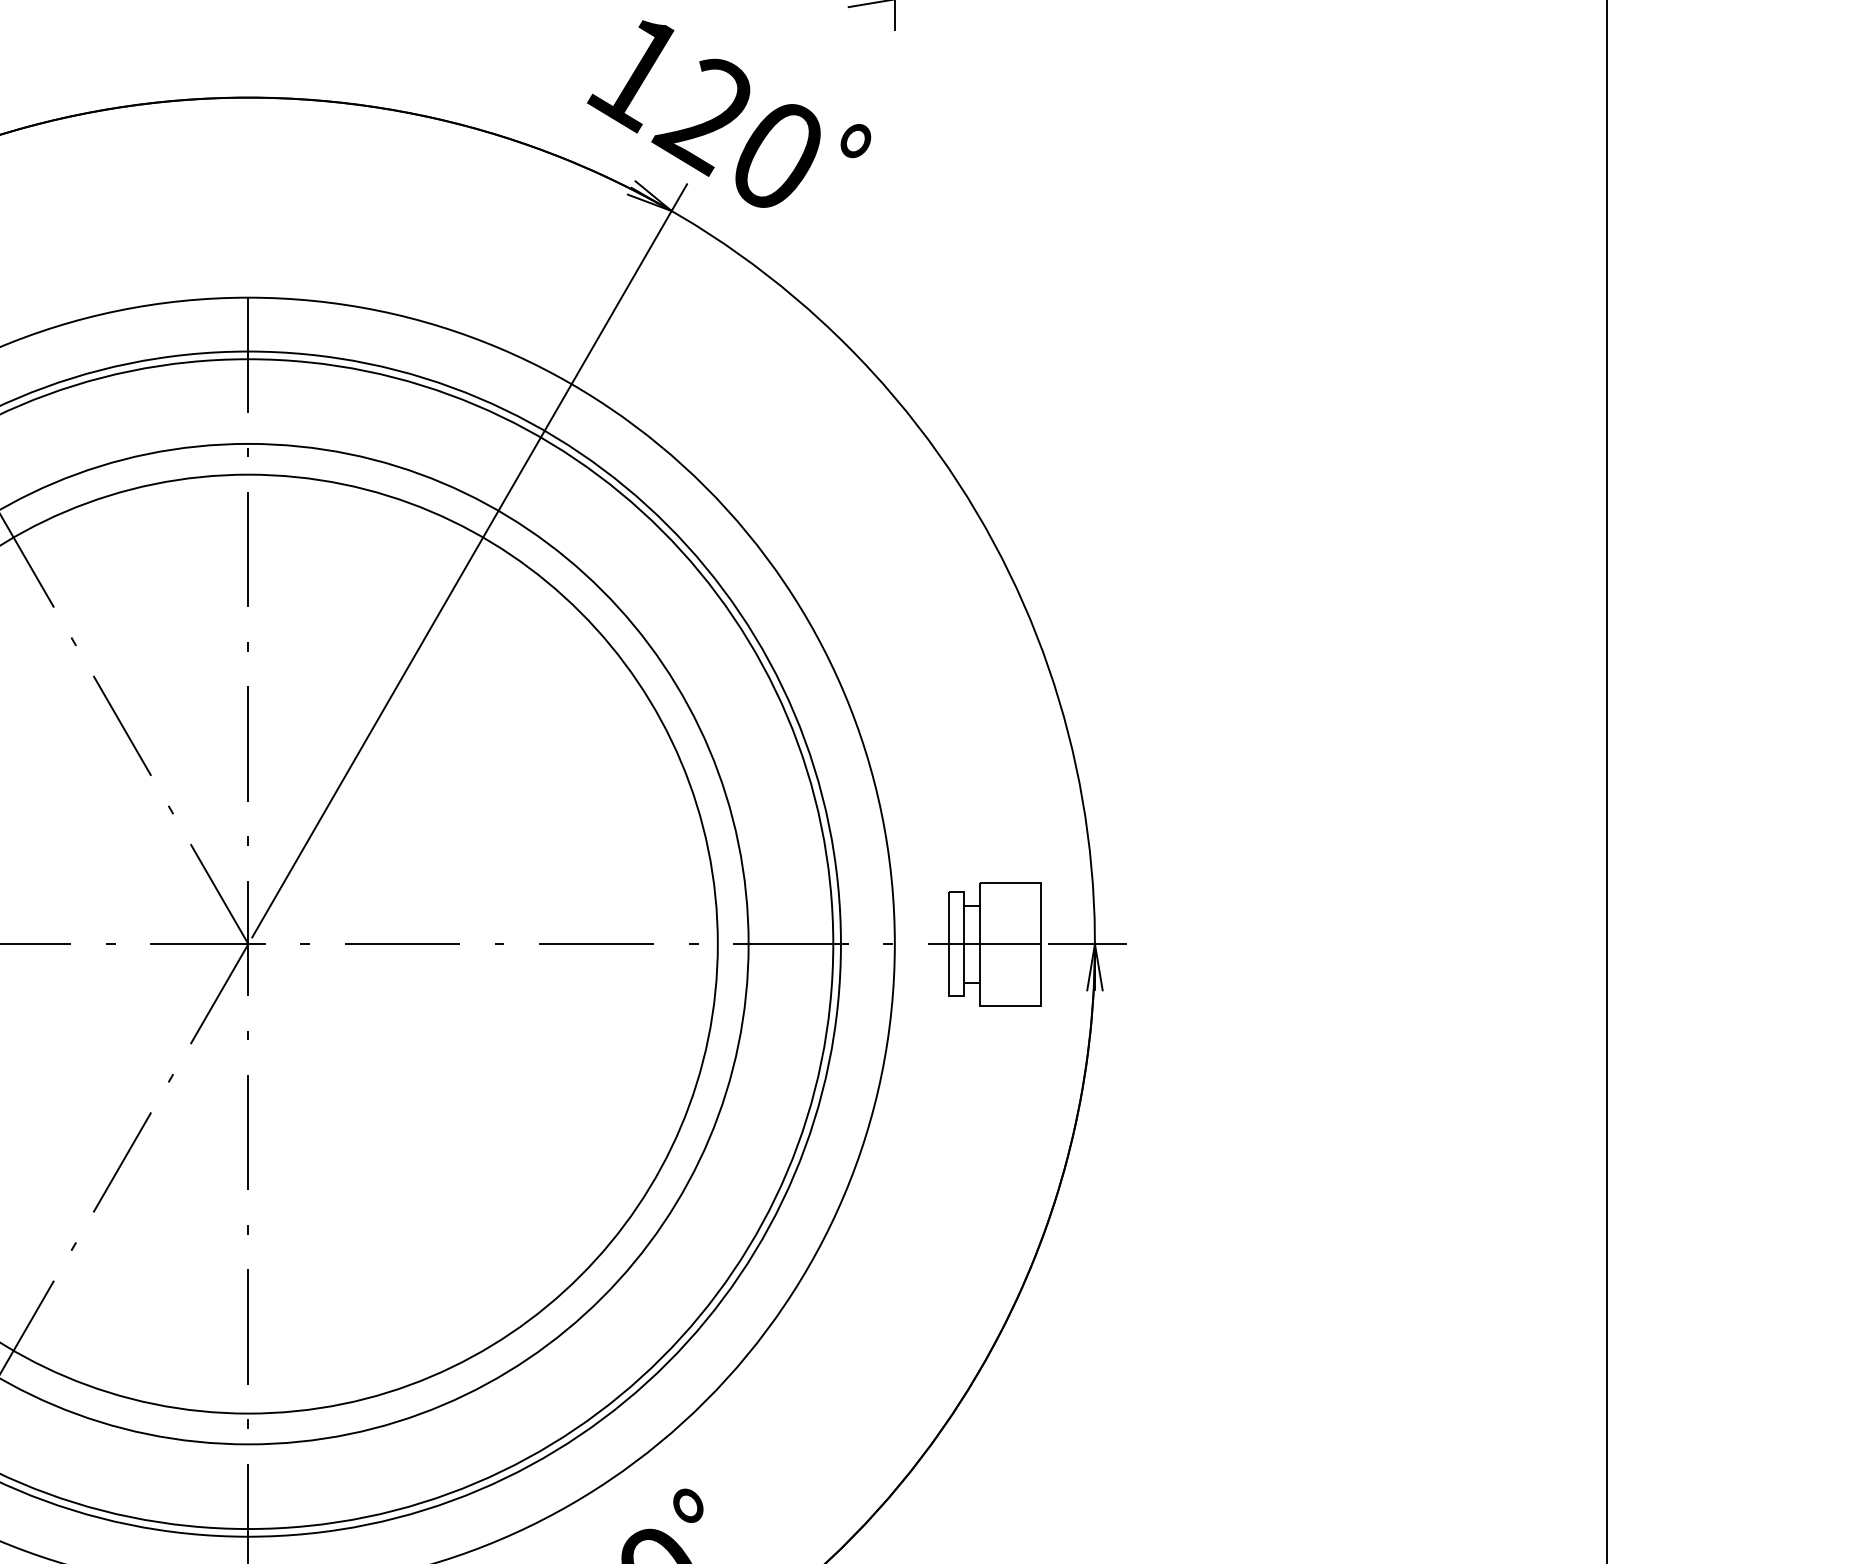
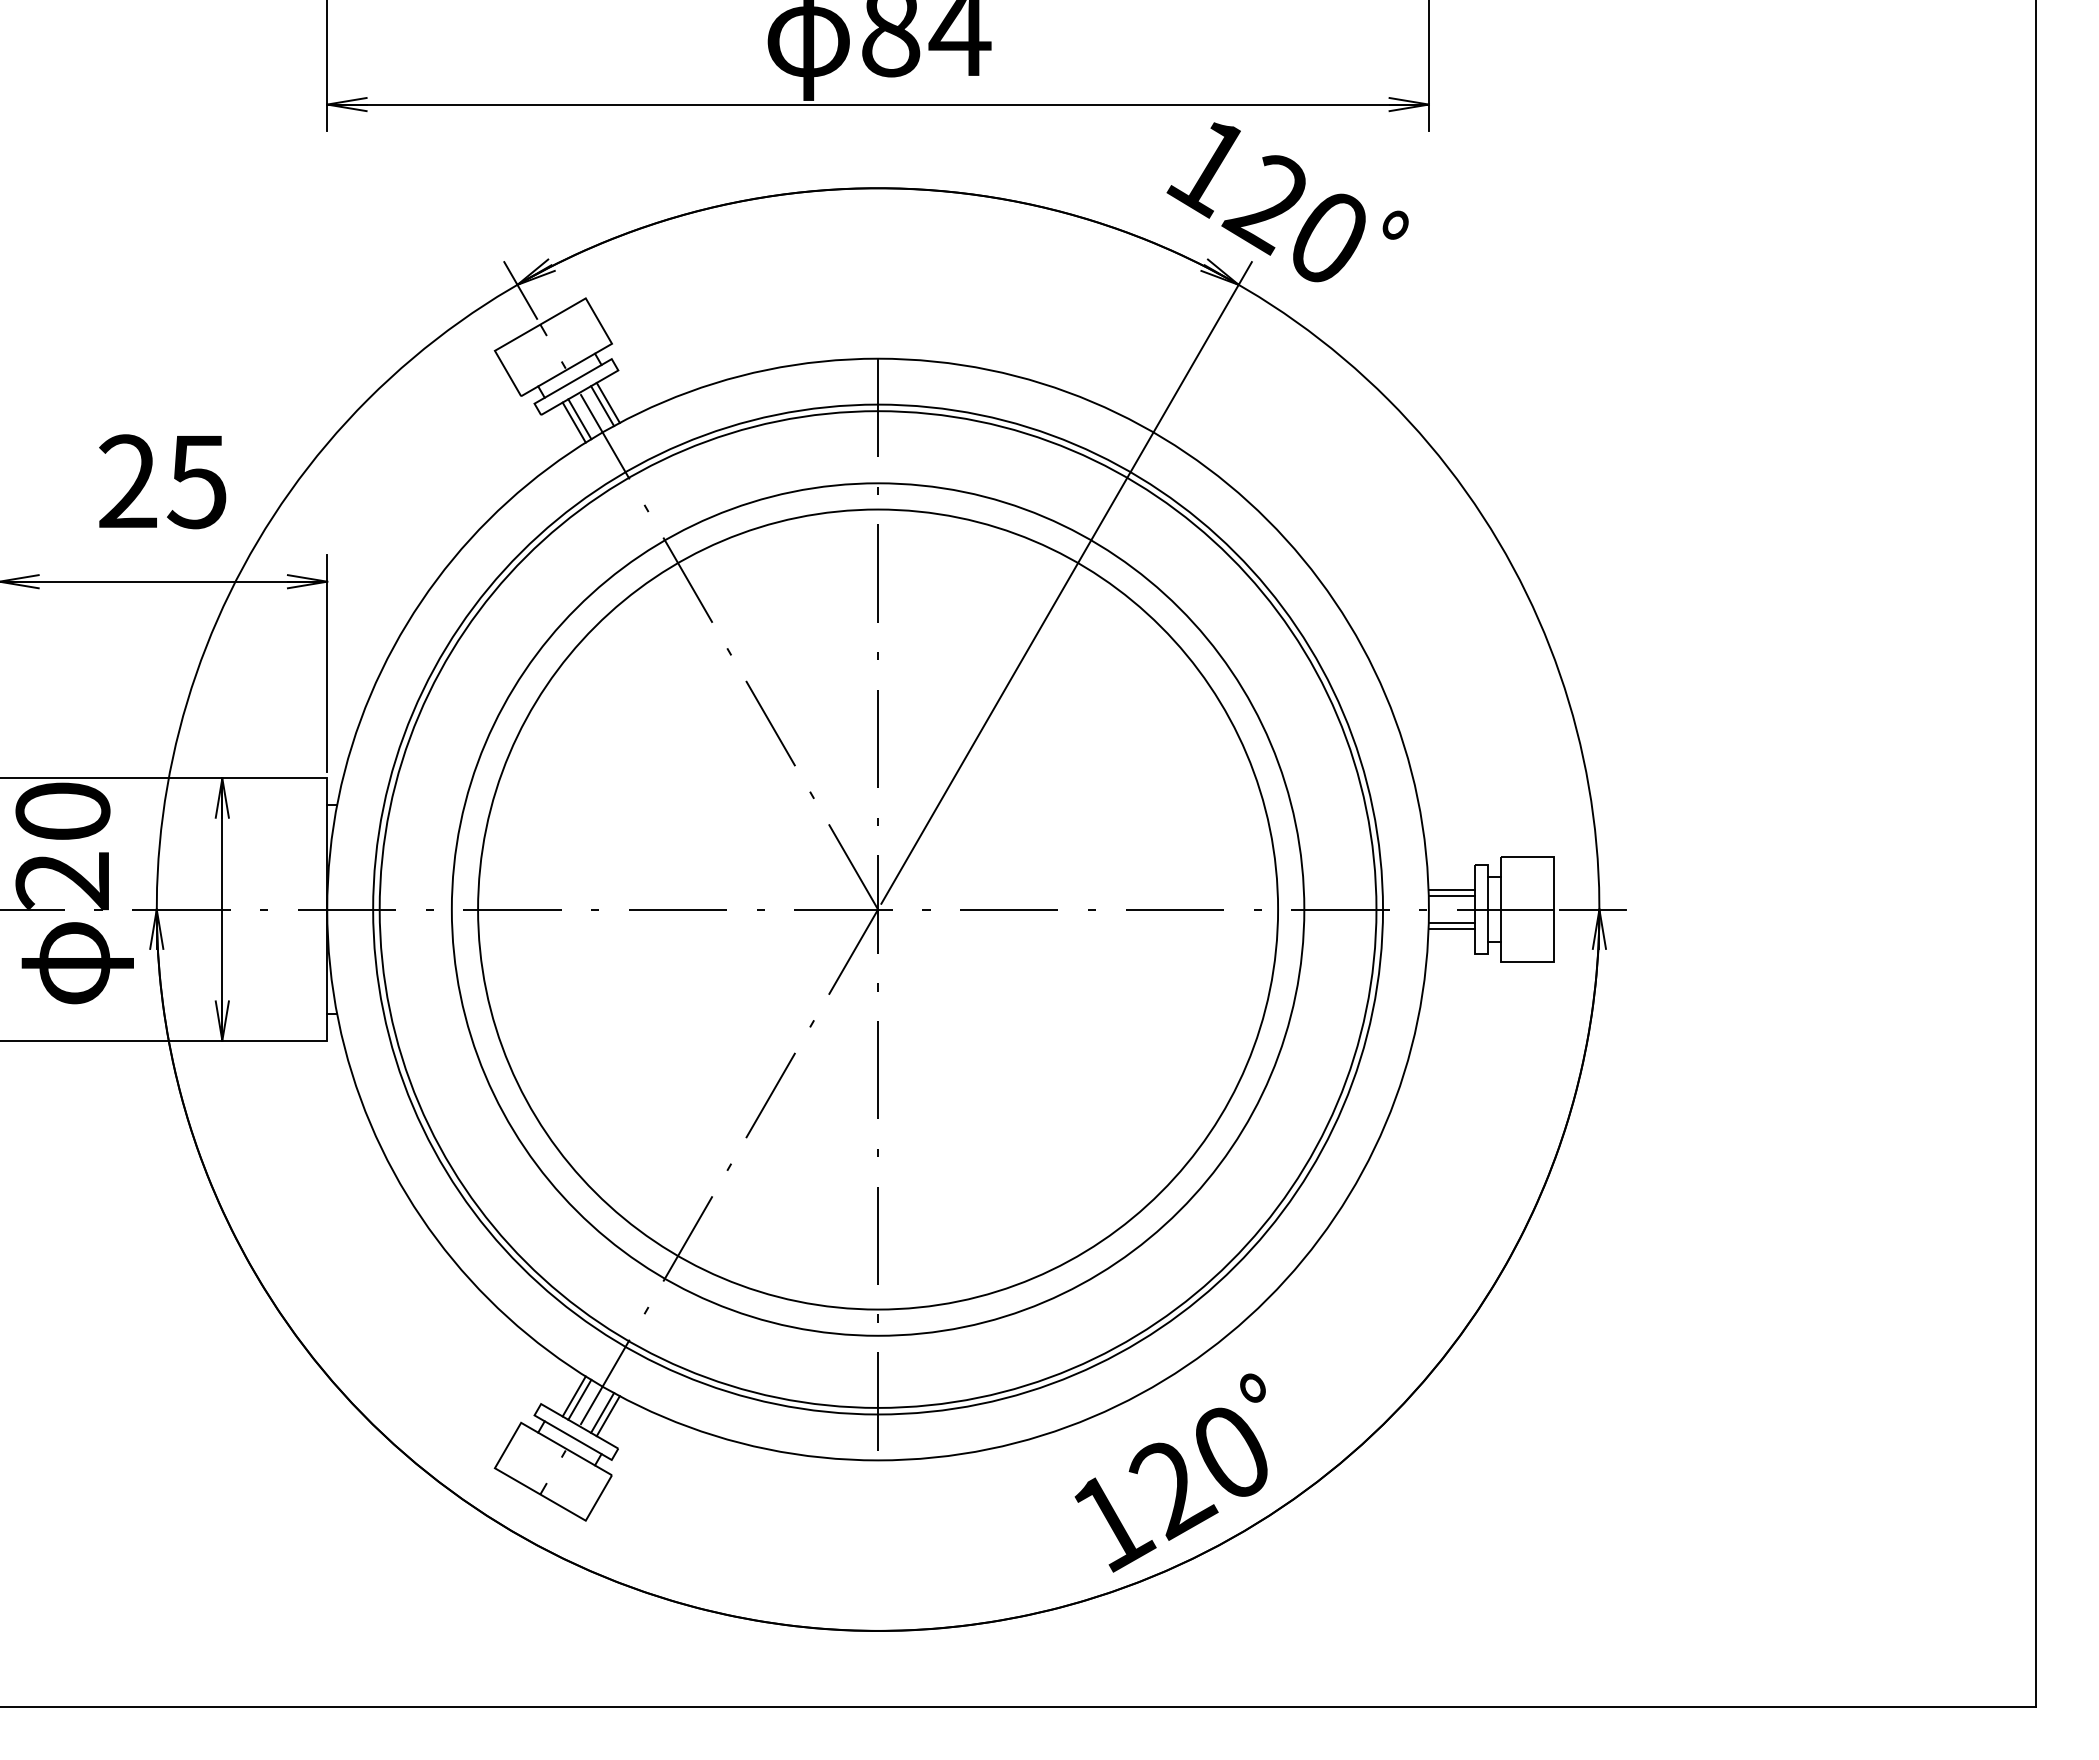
line: (921, 920) -> (1451, 889), added
line: (921, 928) -> (1451, 896), added
line: (921, 959) -> (1451, 922), added
line: (921, 967) -> (1451, 929), added

